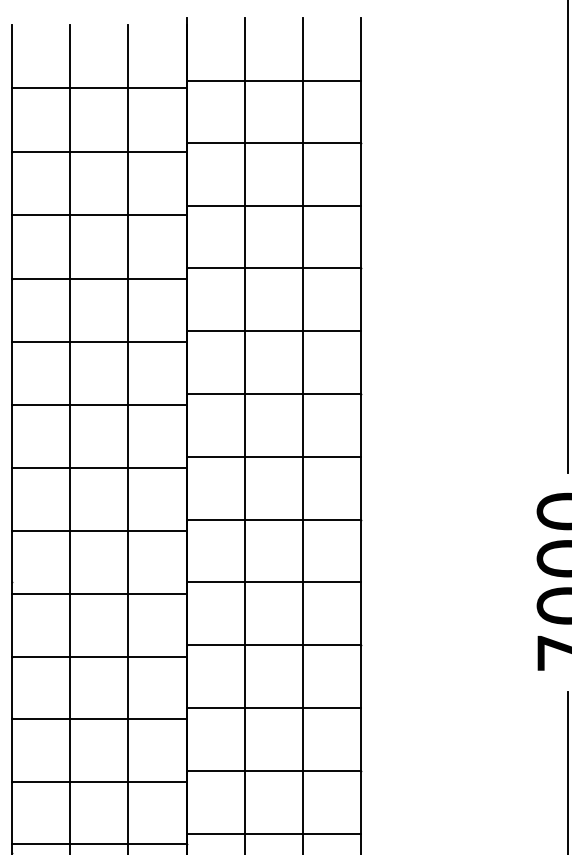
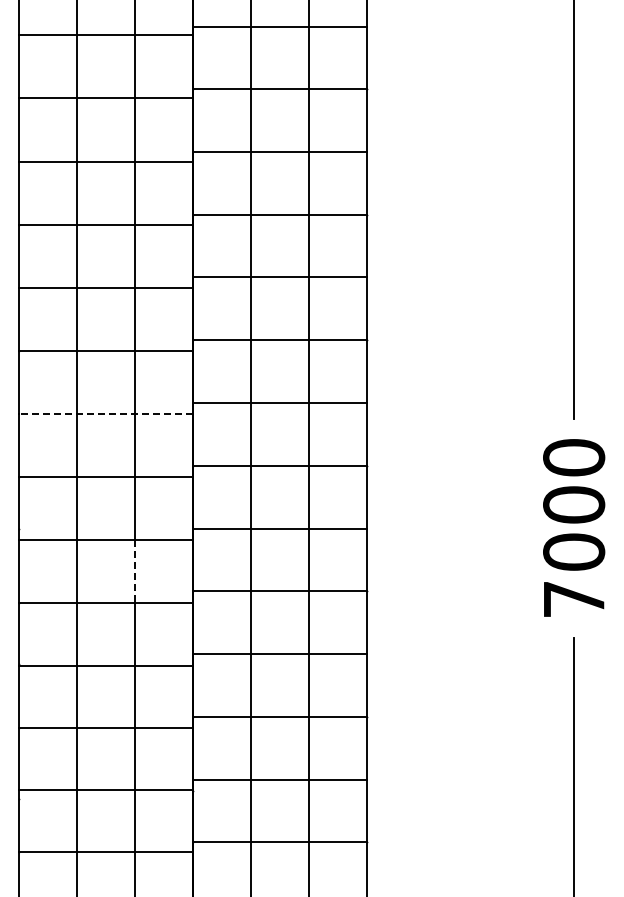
line: (99, 468) -> (105, 414), solid -> dashed
line: (128, 626) -> (134, 572), solid -> dashed

